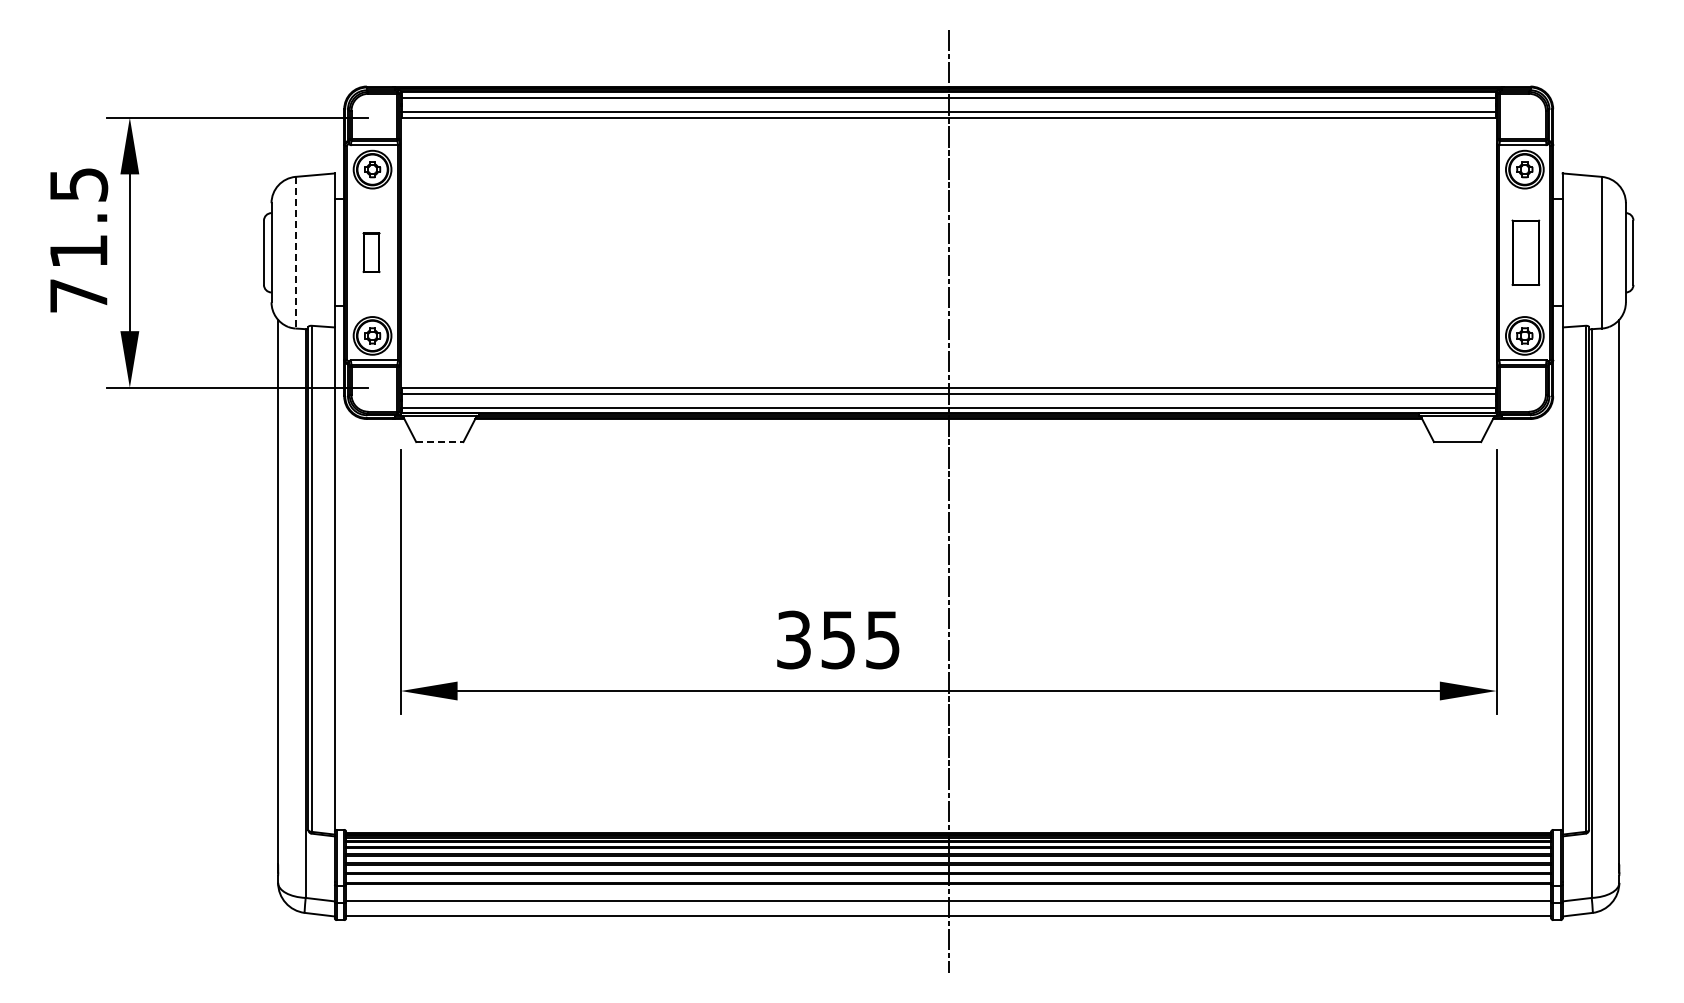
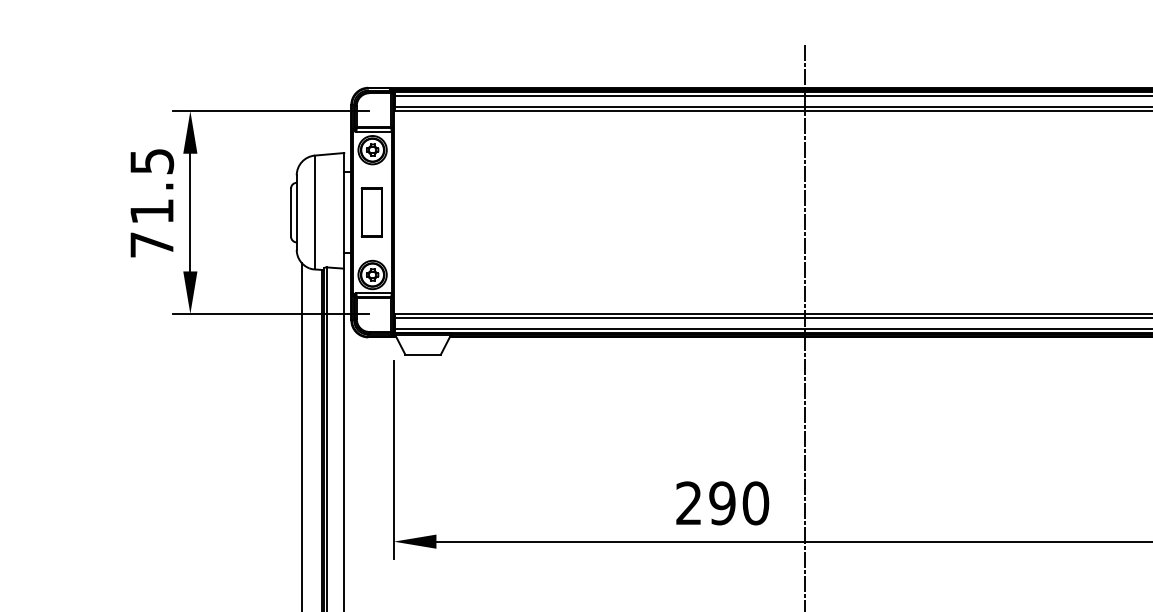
line: (295, 252) -> (314, 212), dashed -> solid
part: (371, 252) -> (371, 212), size x1.67
line: (439, 442) -> (422, 355), dashed -> solid
text: (838, 639) -> (722, 502), 355 -> 290

